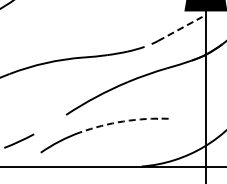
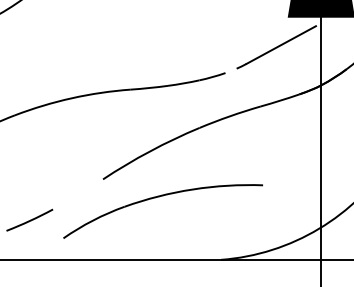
line: (180, 28) -> (281, 44), dashed -> solid
arc: (123, 121) -> (192, 189), dashed -> solid

